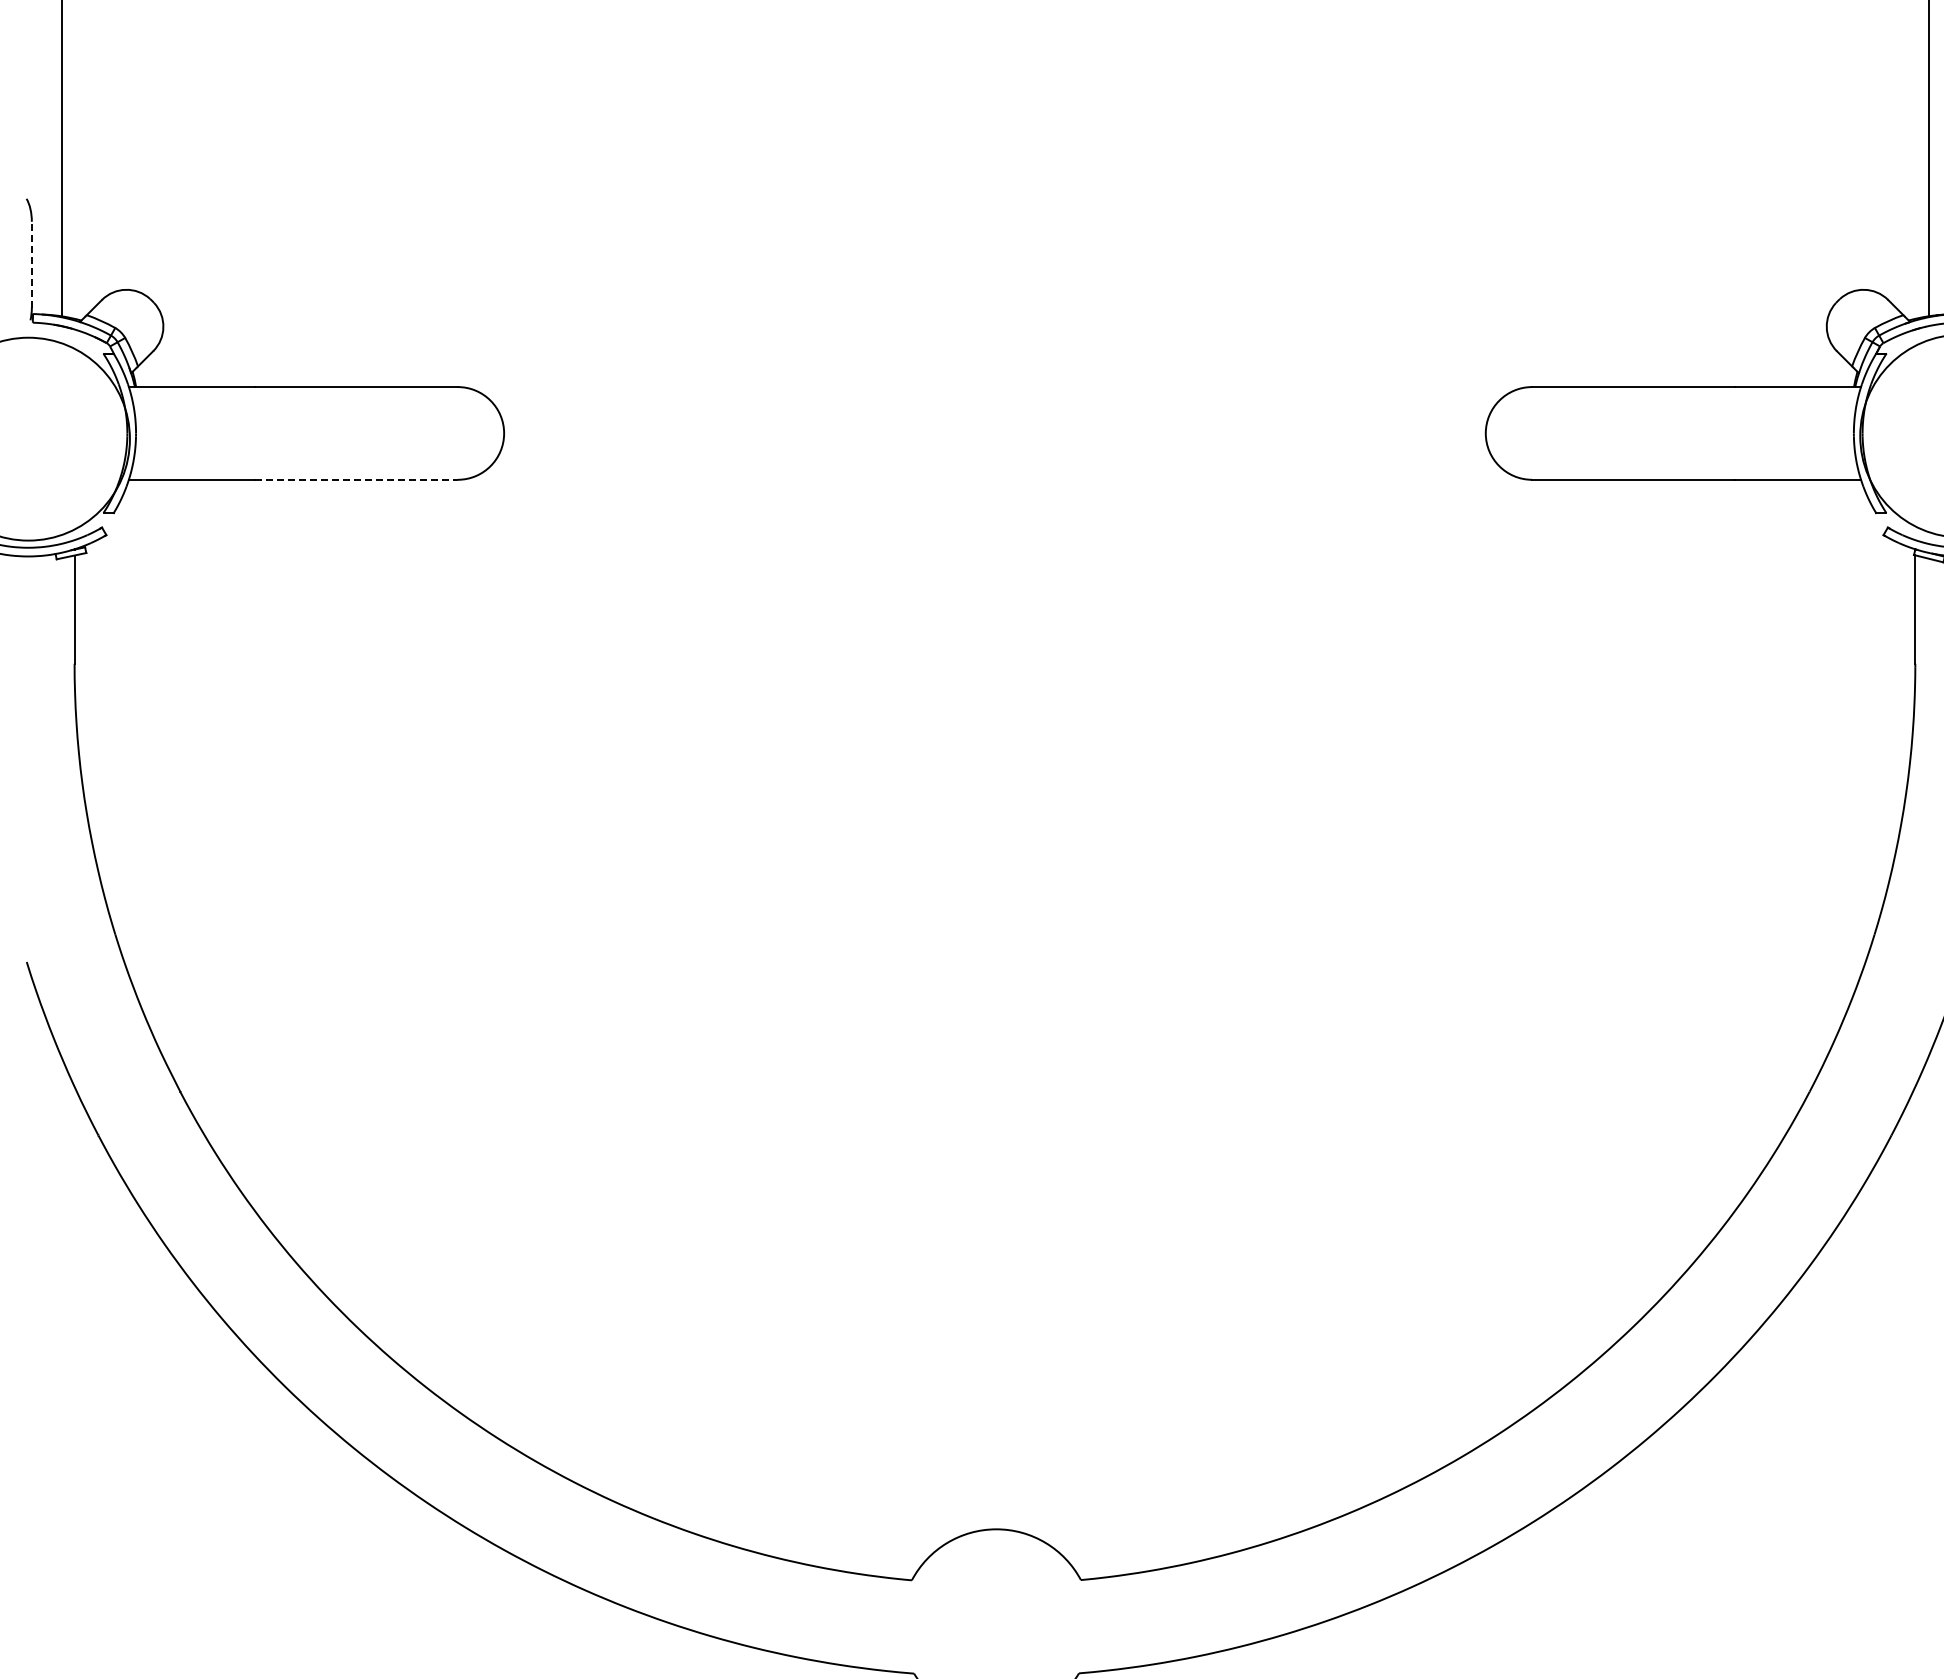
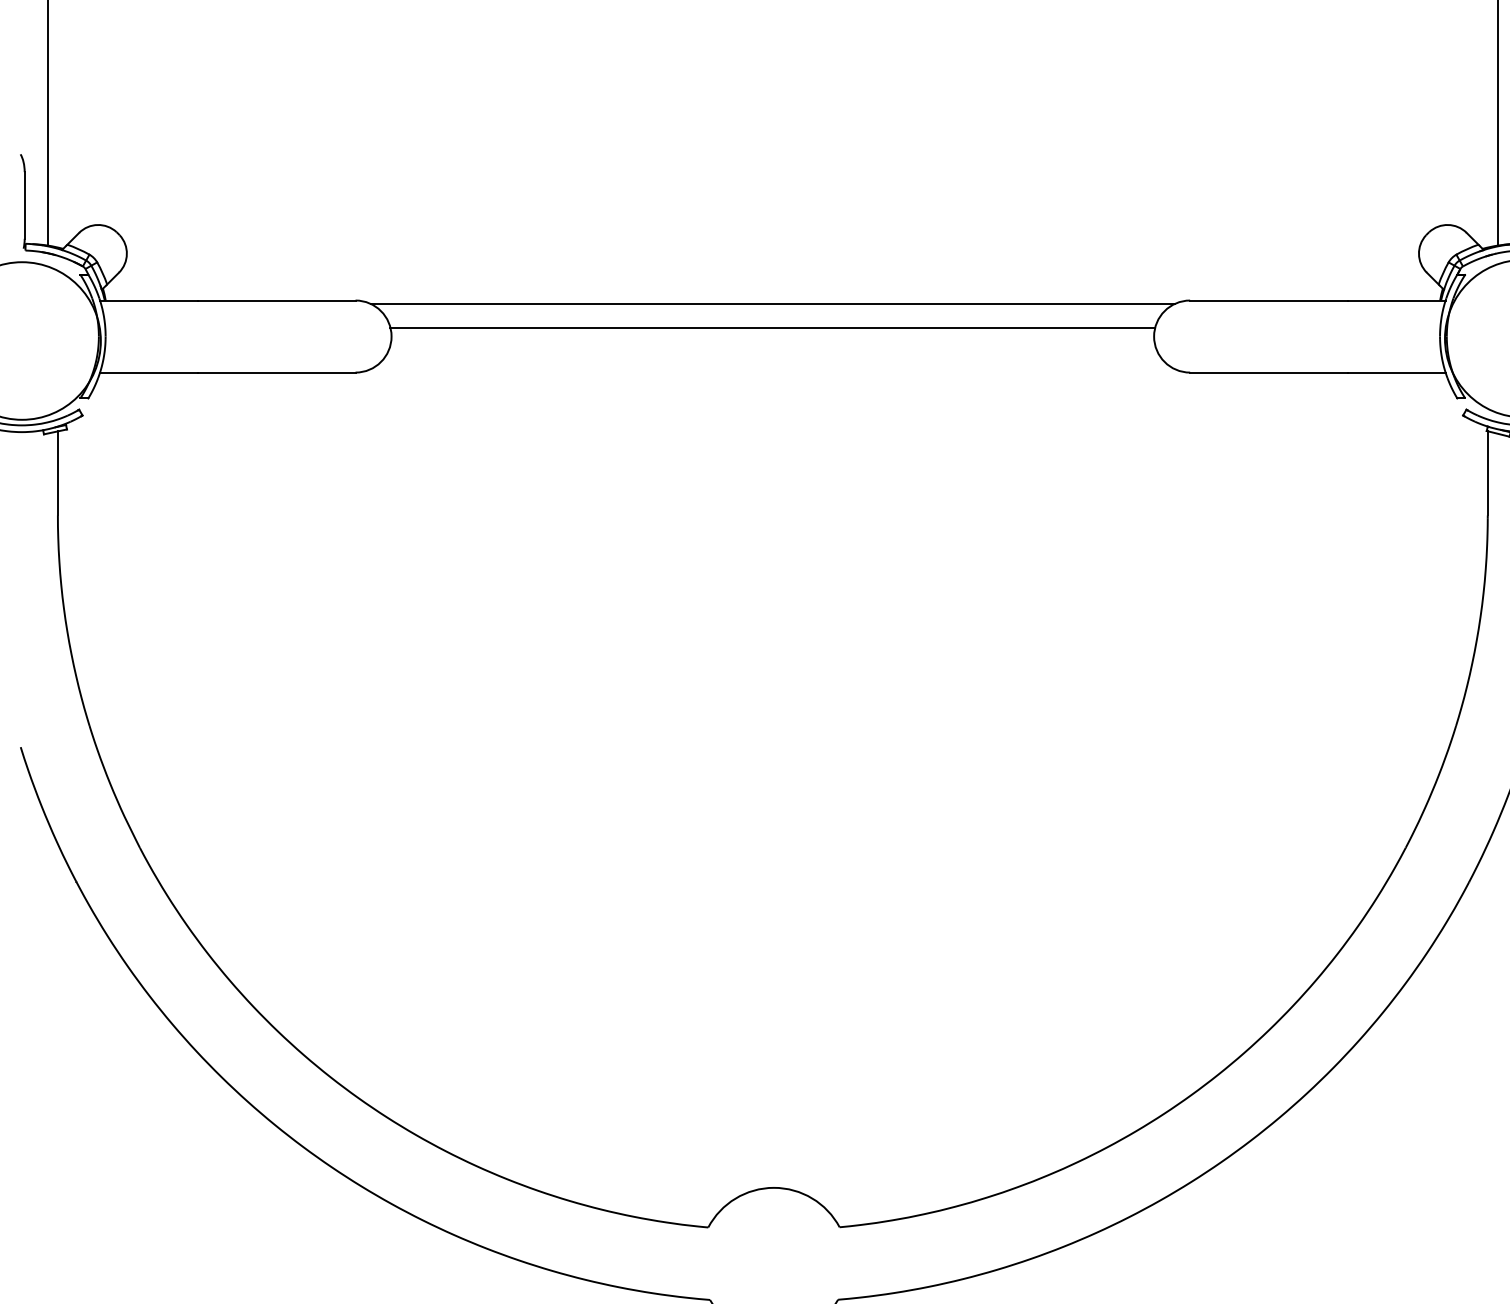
line: (31, 264) -> (24, 205), dashed -> solid
line: (994, 391) -> (772, 303), added
line: (994, 421) -> (772, 327), added
line: (356, 479) -> (276, 372), dashed -> solid

